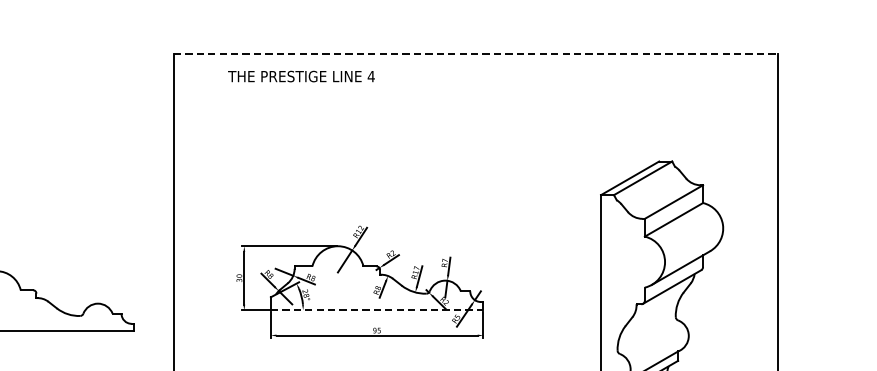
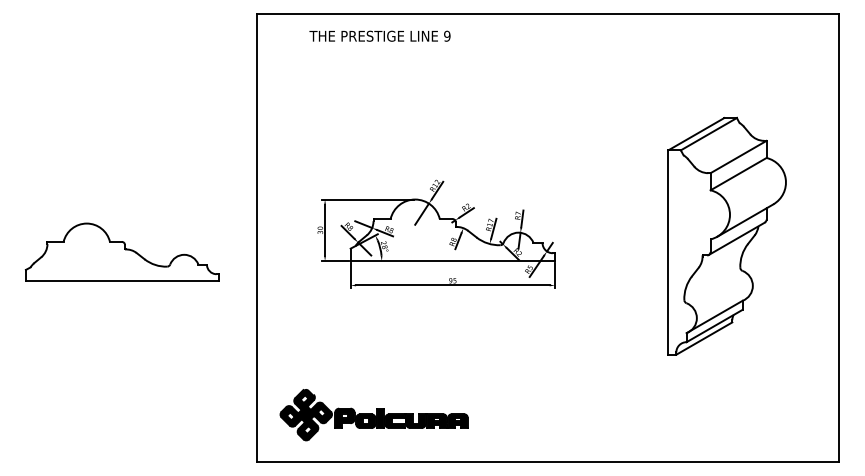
line: (476, 53) -> (548, 14), dashed -> solid
text: (370, 75) -> (446, 35), 4 -> 9
line: (377, 310) -> (453, 261), dashed -> solid

